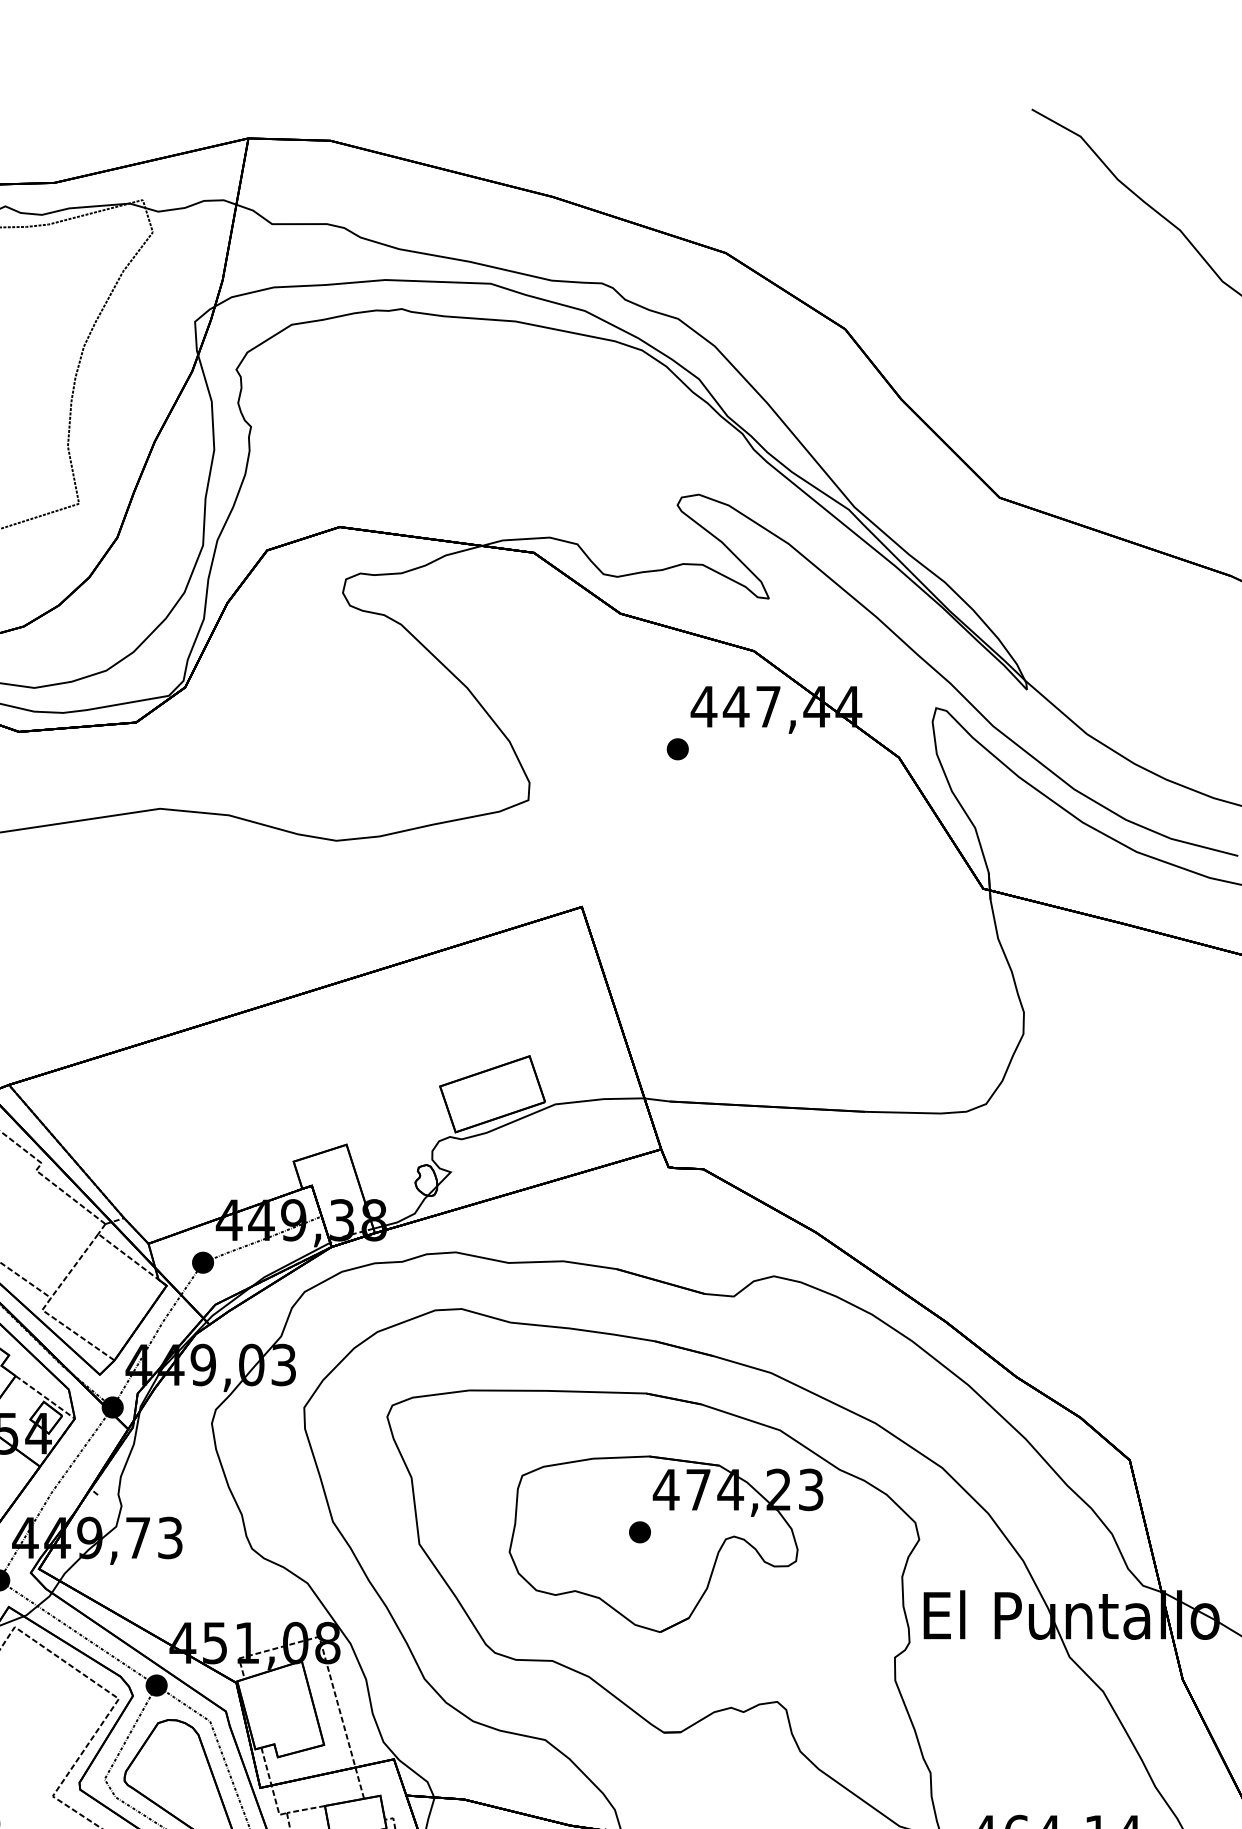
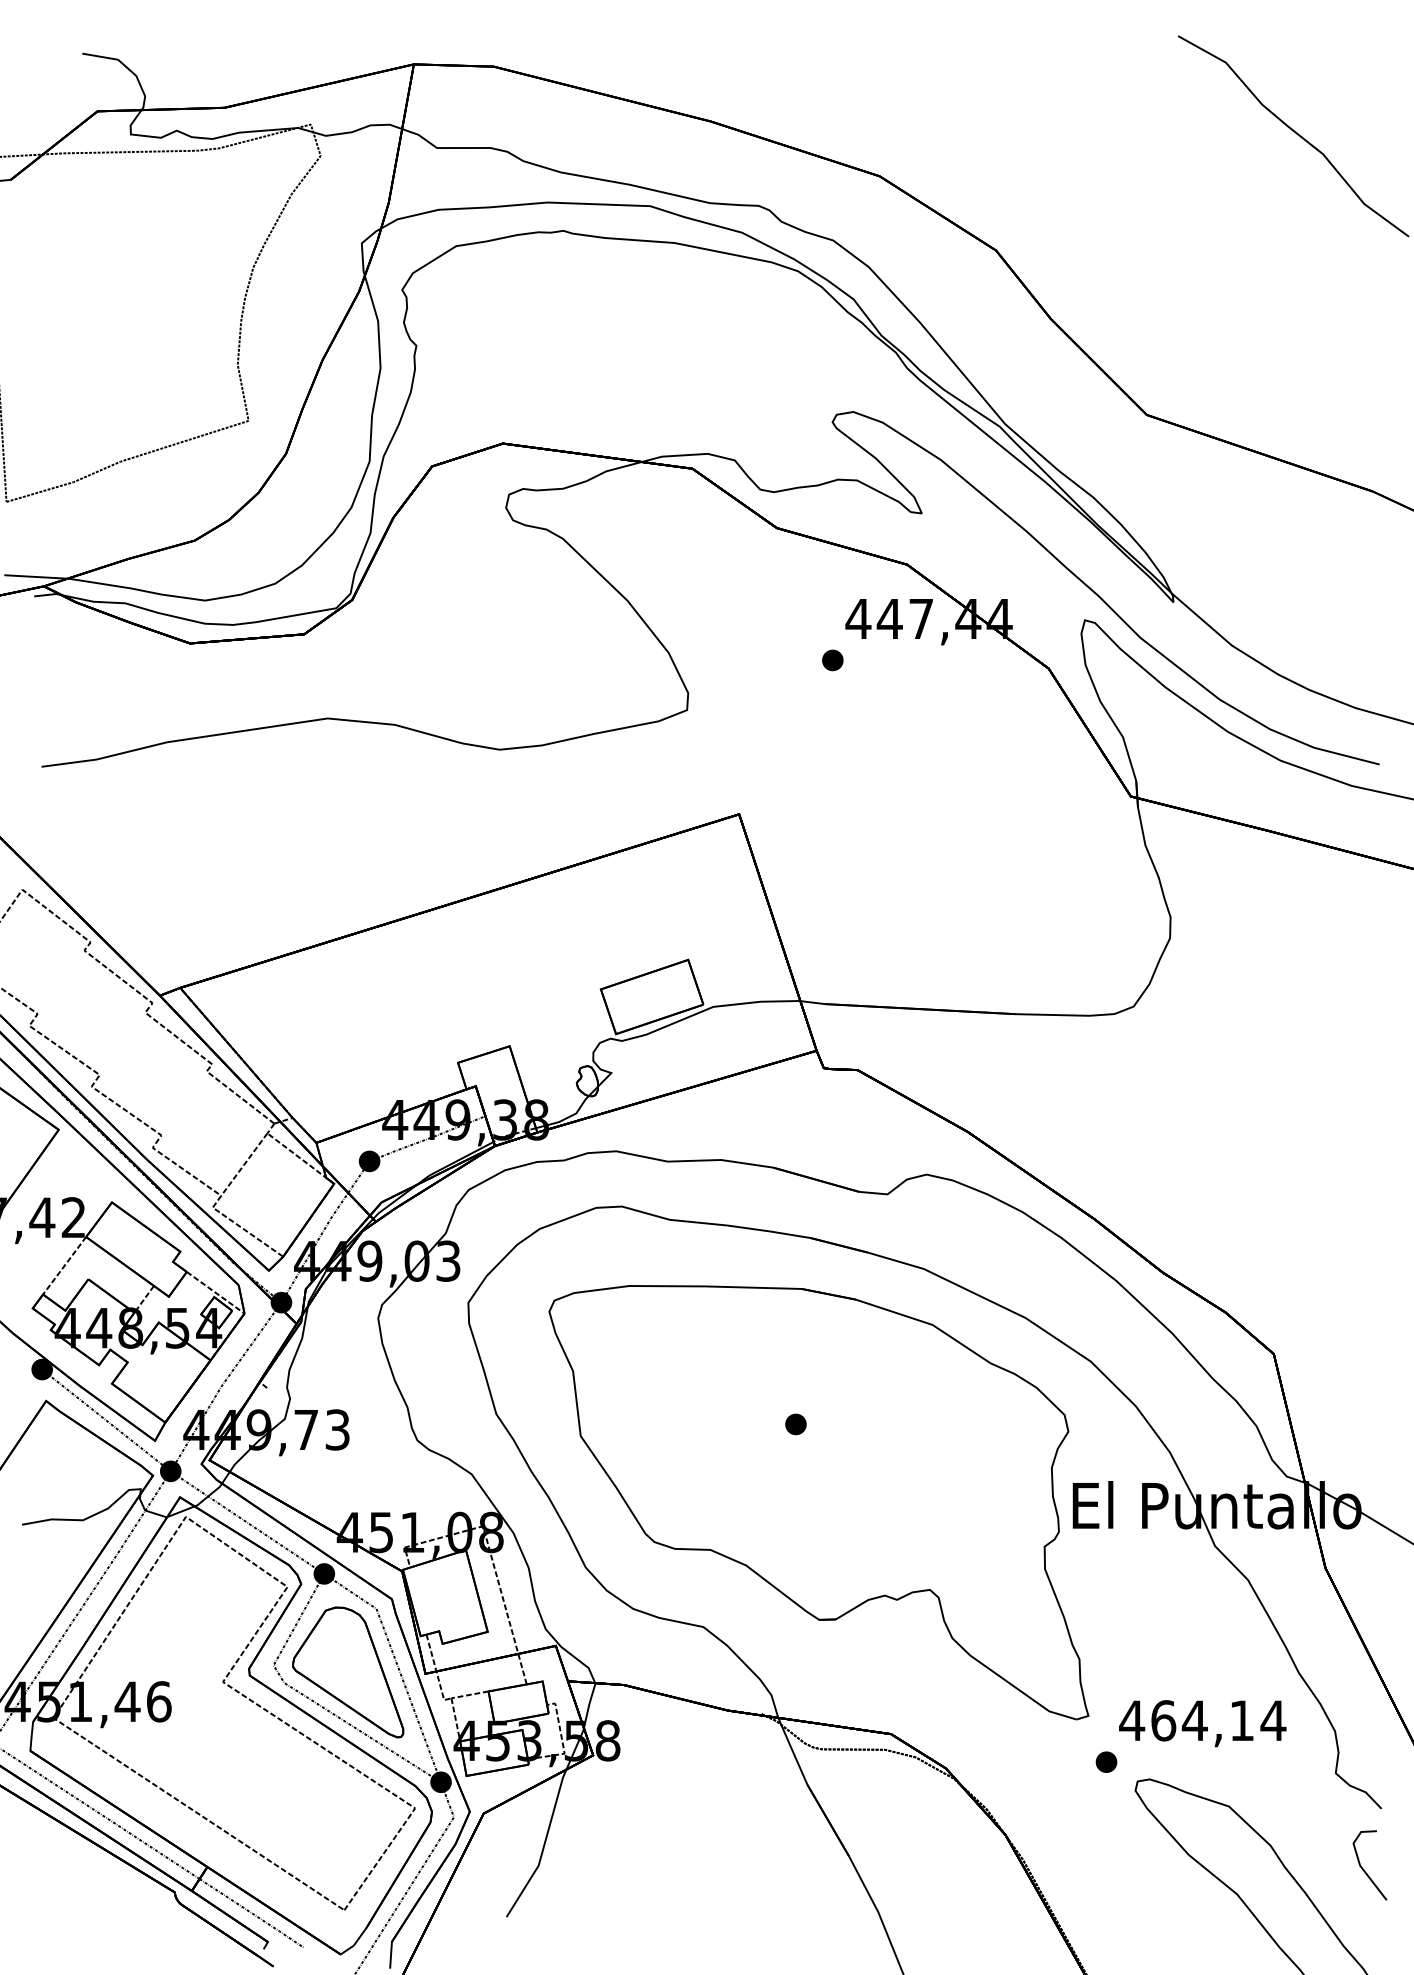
part: (665, 1543) -> (820, 1435), removed

